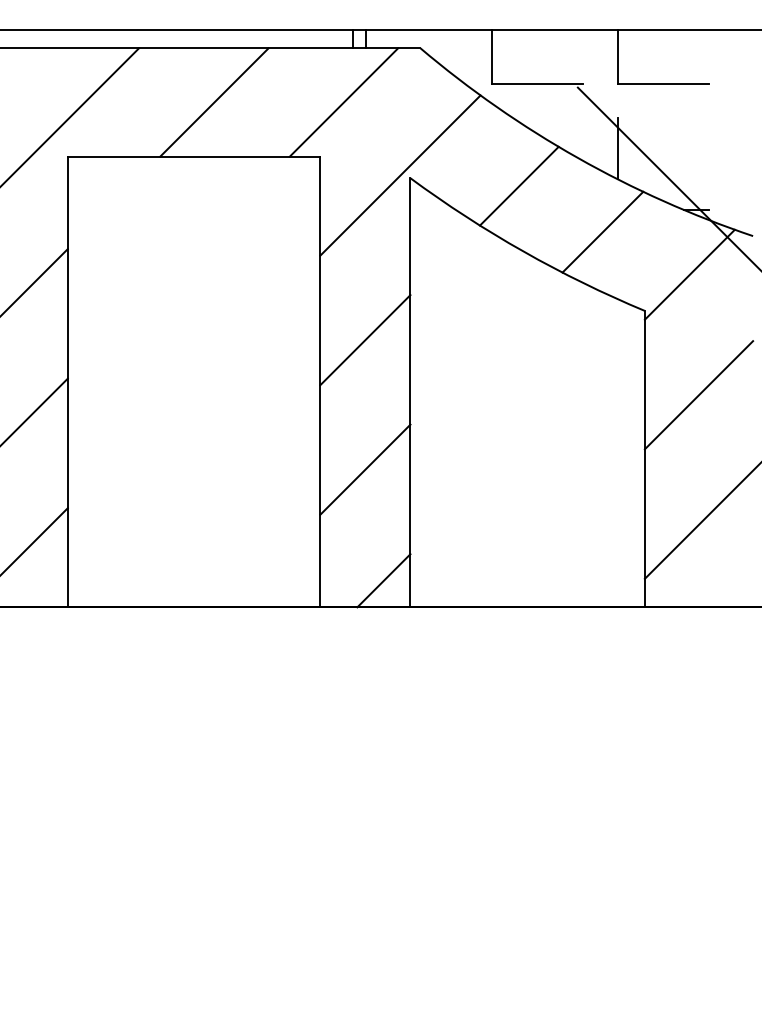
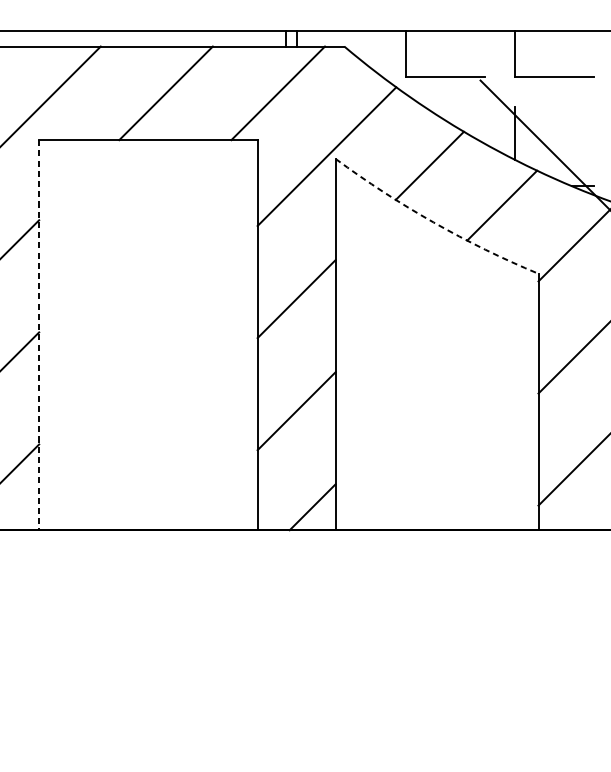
arc: (523, 251) -> (433, 222), solid -> dashed
line: (67, 382) -> (38, 335), solid -> dashed

